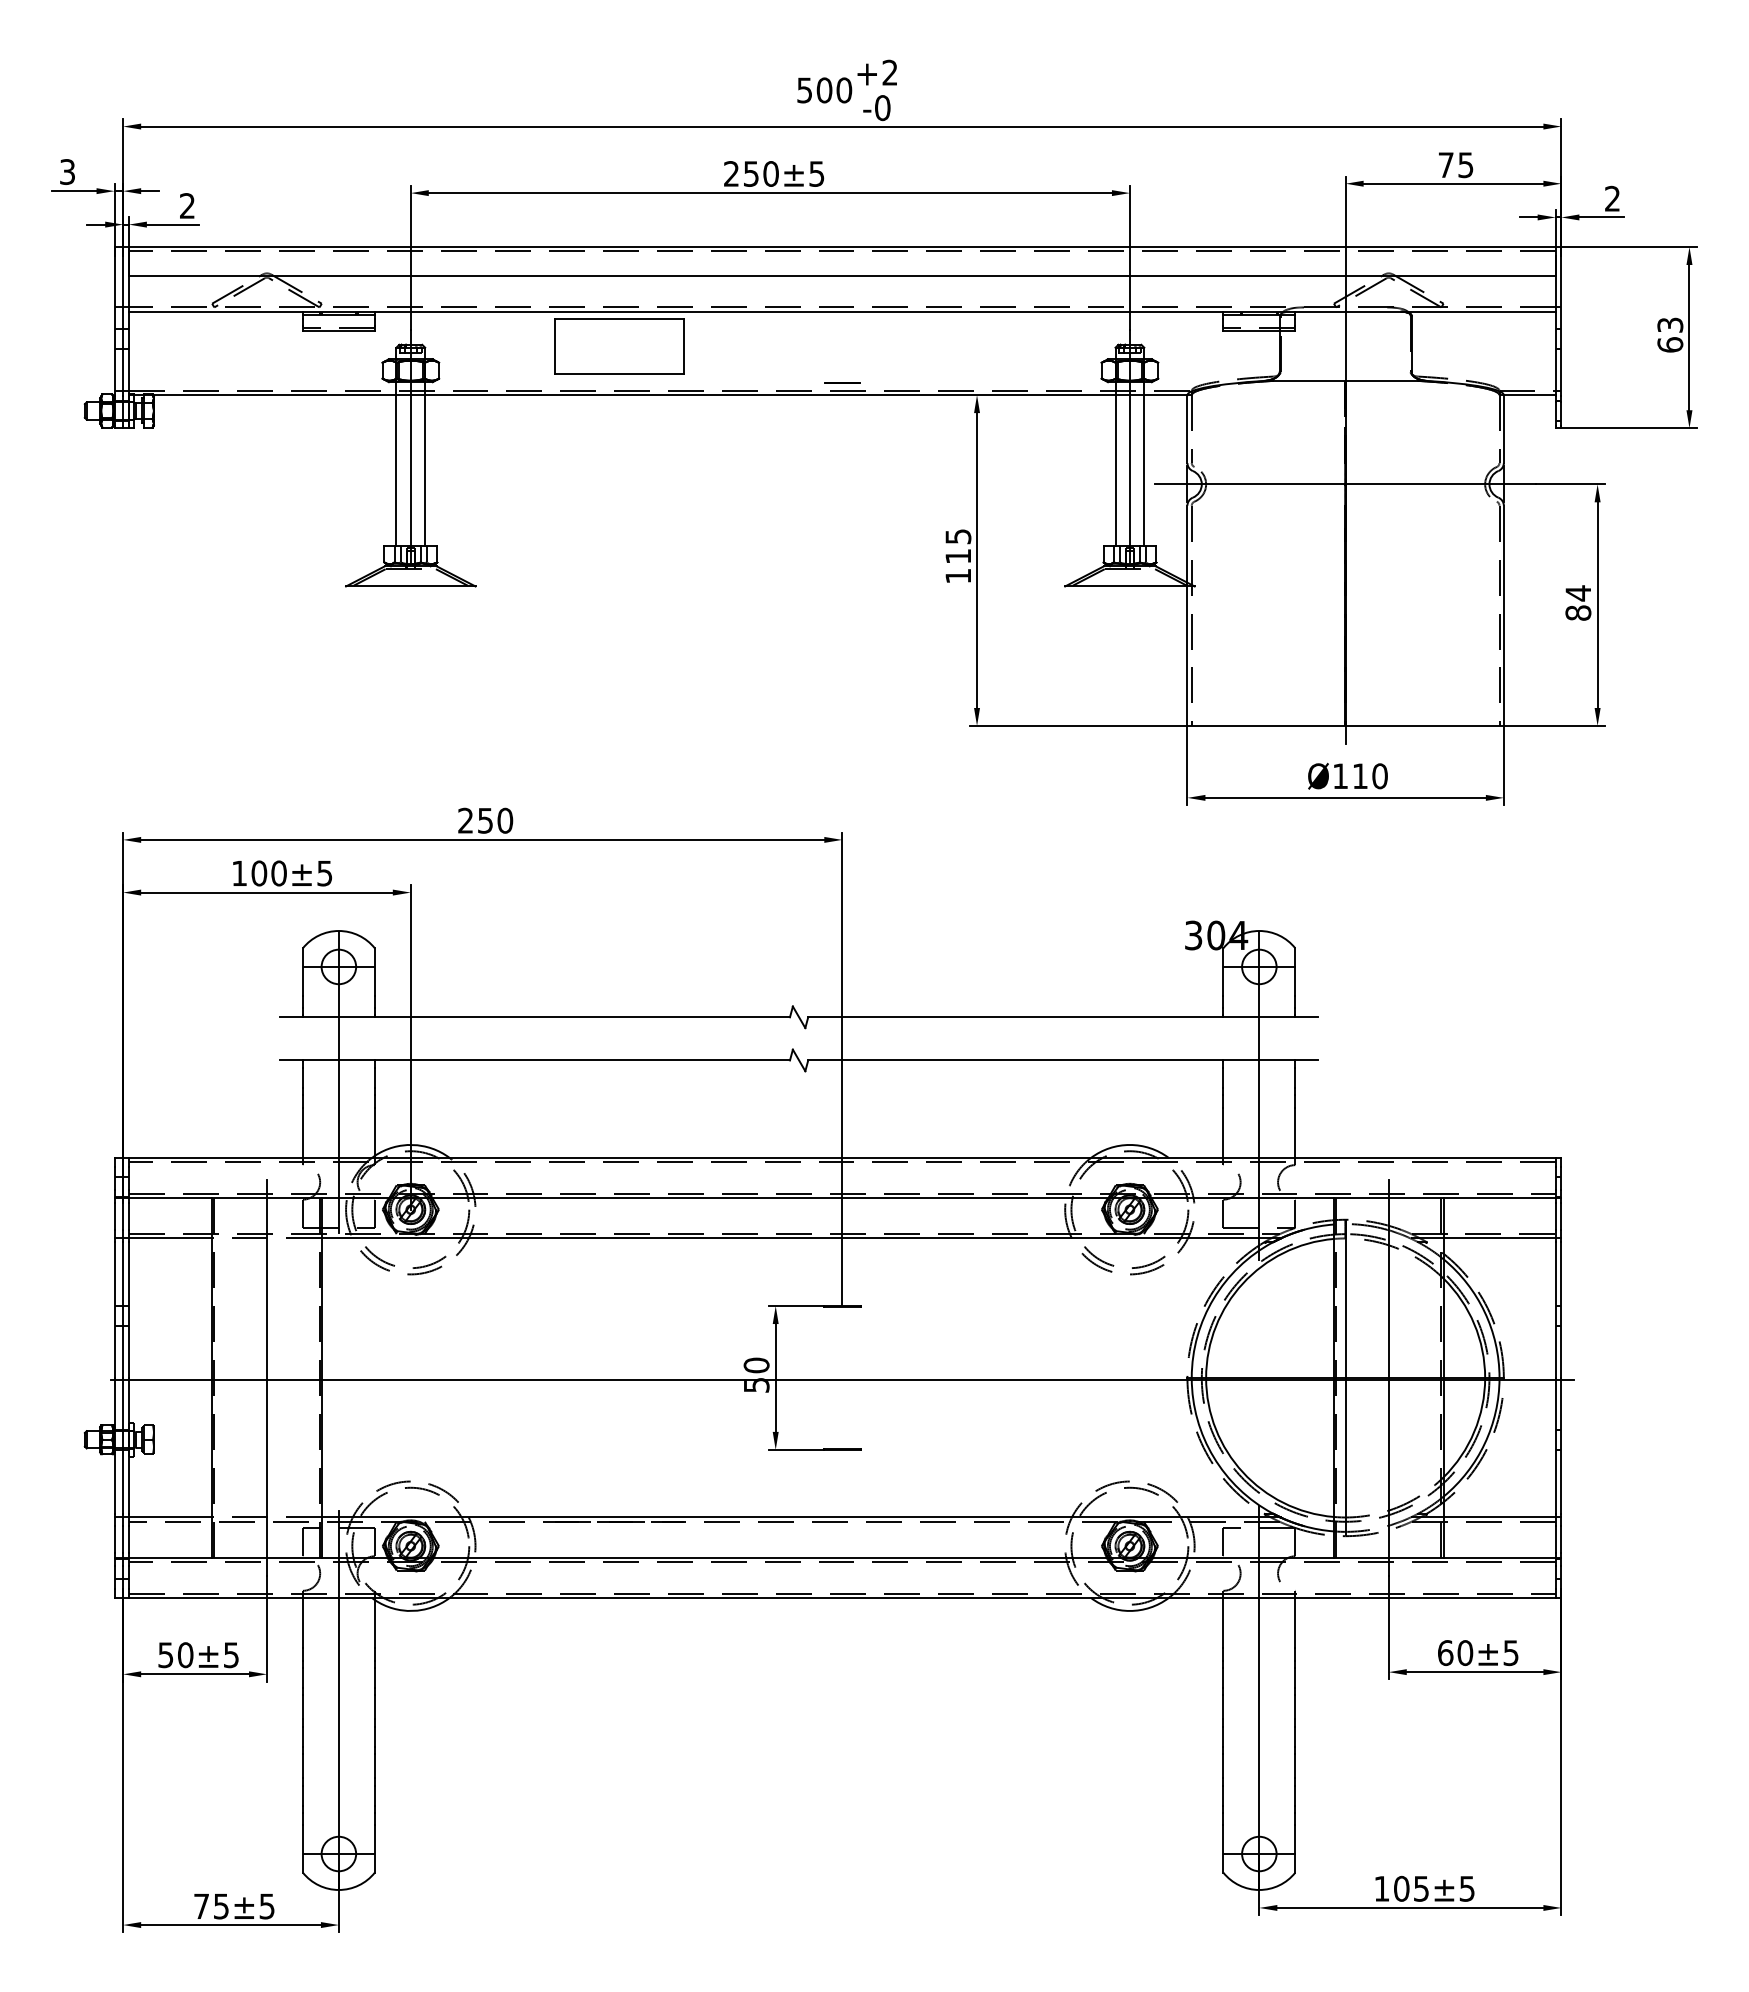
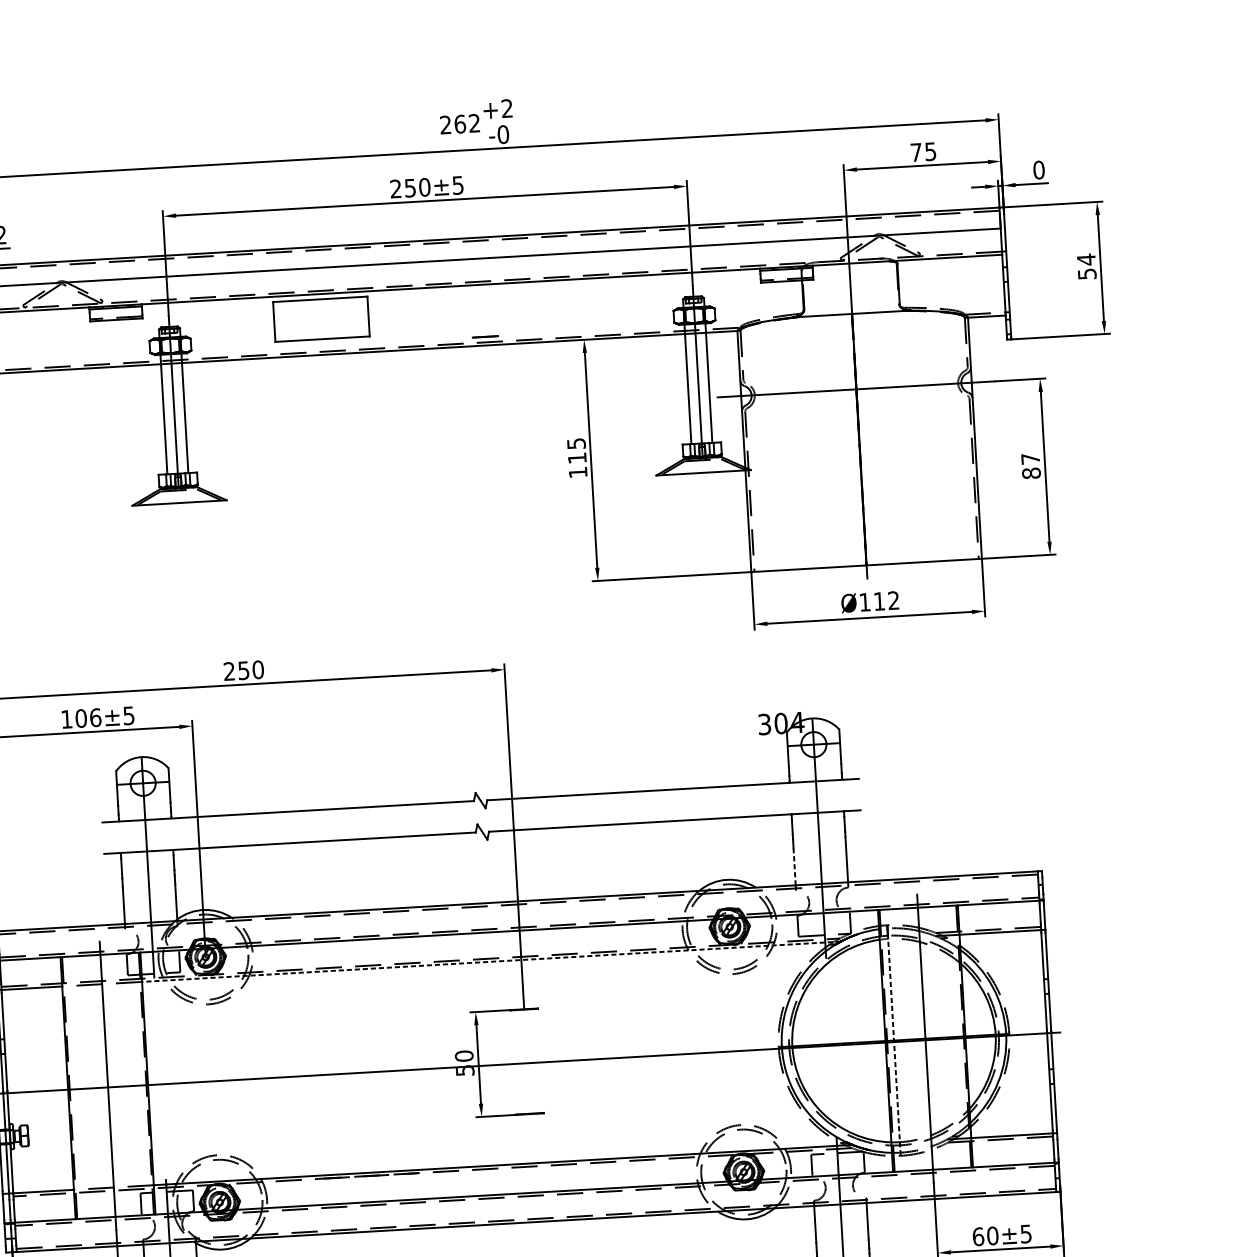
text: (824, 90) -> (460, 124), 500 -> 262
text: (1612, 198) -> (1038, 169), 2 -> 0
text: (1670, 334) -> (1086, 266), 63 -> 54
text: (1577, 593) -> (1030, 459), 84 -> 87
text: (1379, 776) -> (893, 600), 110 -> 112
text: (278, 873) -> (95, 717), 100 -> 106
line: (1223, 1132) -> (794, 866), solid -> dashed
line: (800, 1238) -> (490, 961), solid -> dashed
line: (1345, 1378) -> (893, 1040), solid -> dashed

